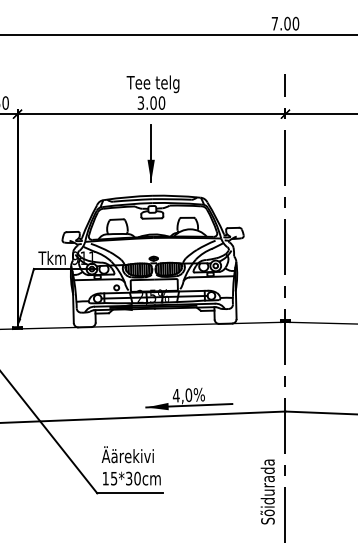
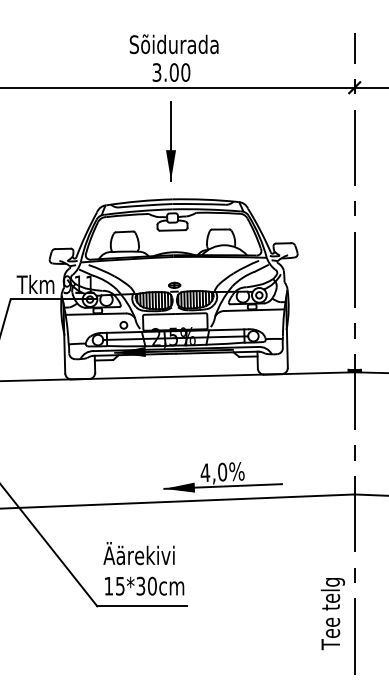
text: (153, 84) -> (174, 47), Tee telg -> Sõidurada
text: (269, 492) -> (332, 605), Sõidurada -> Tee telg

